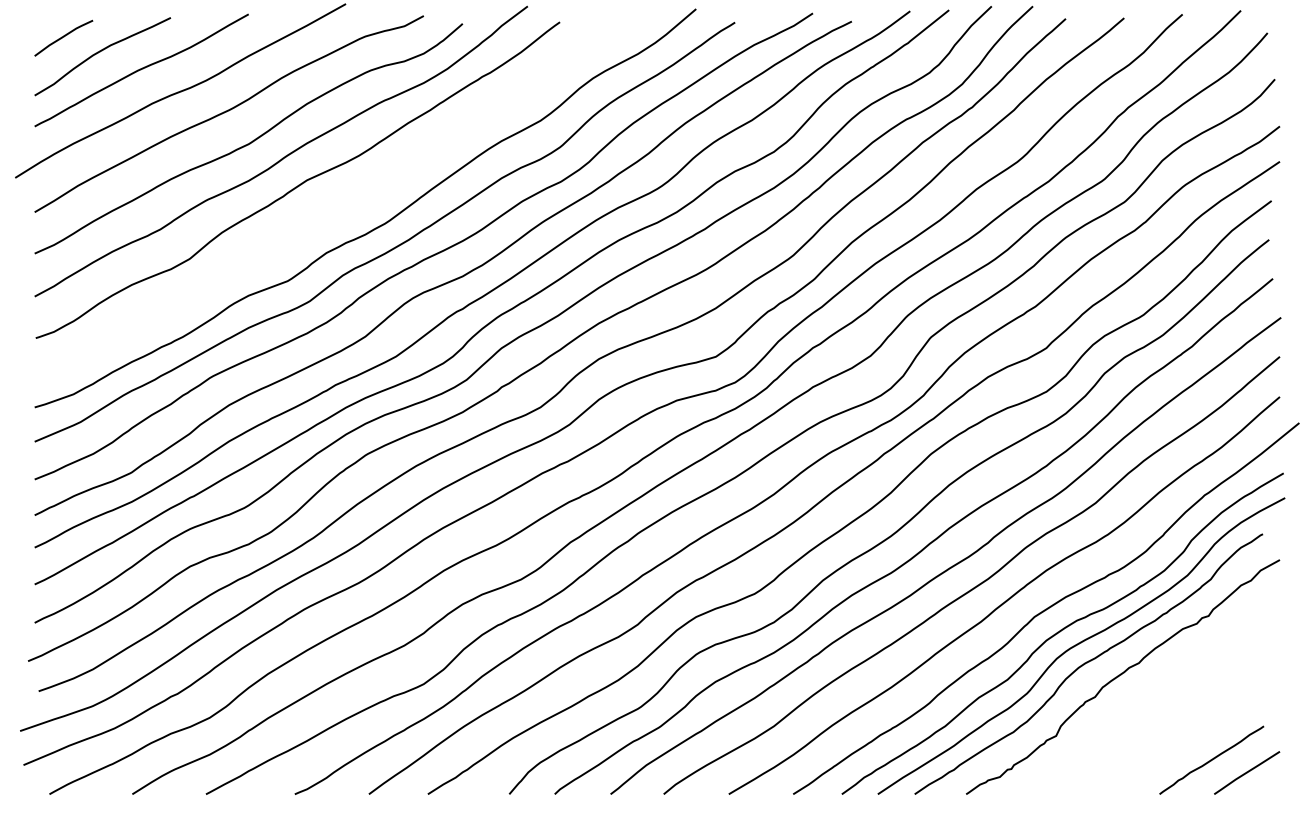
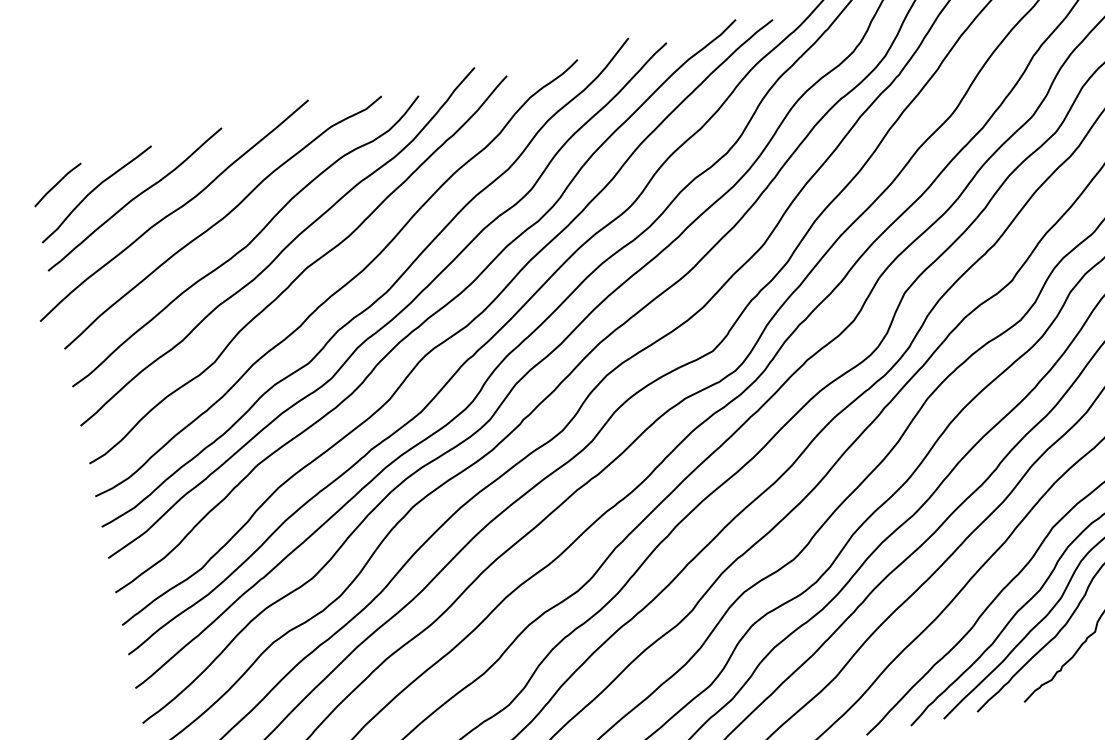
curve: (341, 206) -> (343, 285), added

